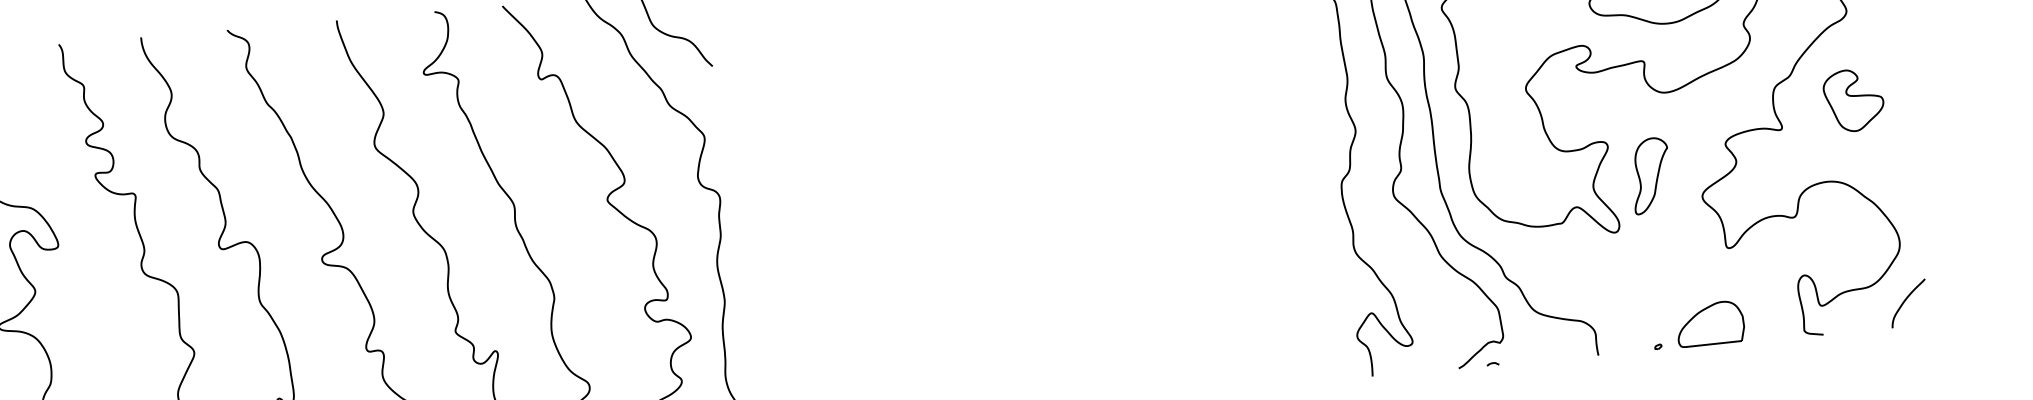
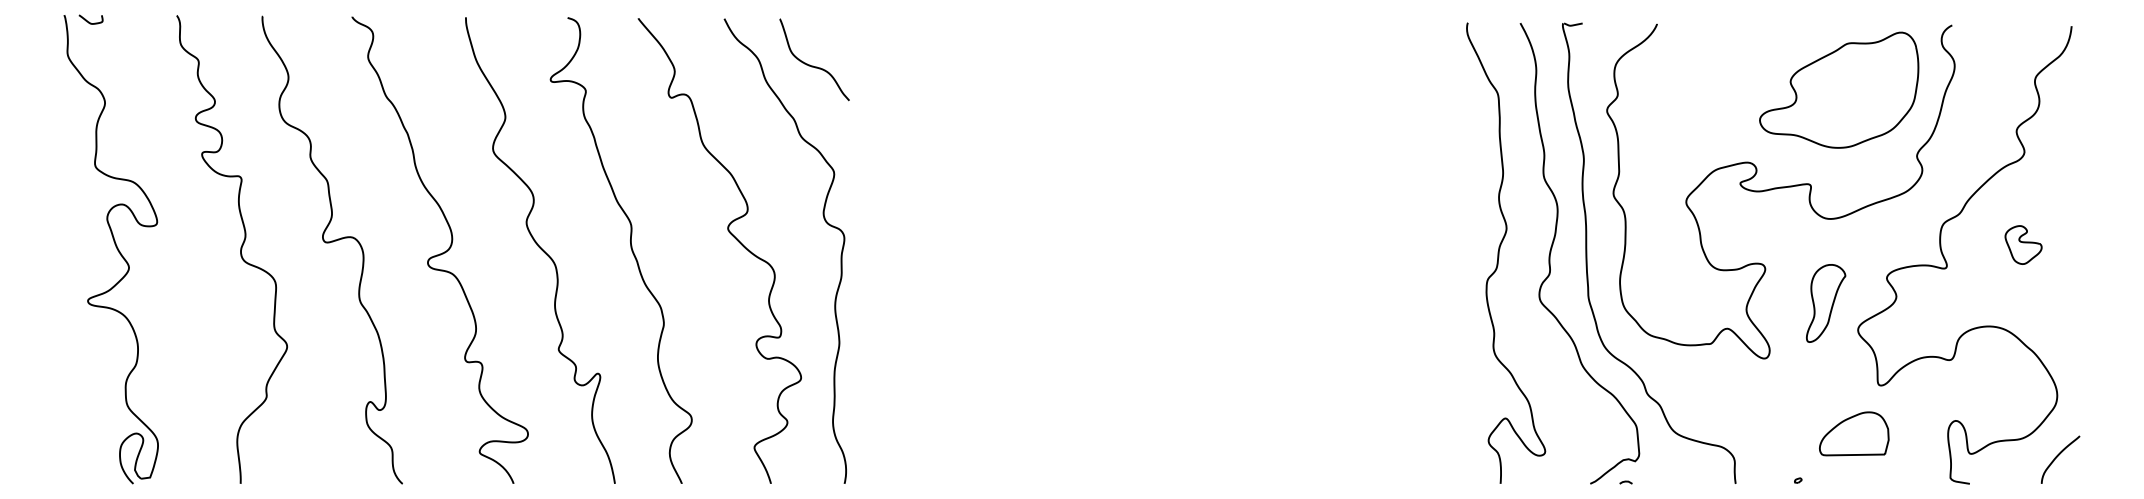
part: (1853, 99) -> (2023, 244), size x0.6
part: (1651, 175) -> (1826, 303), moved
part: (1710, 323) -> (1854, 433), moved

